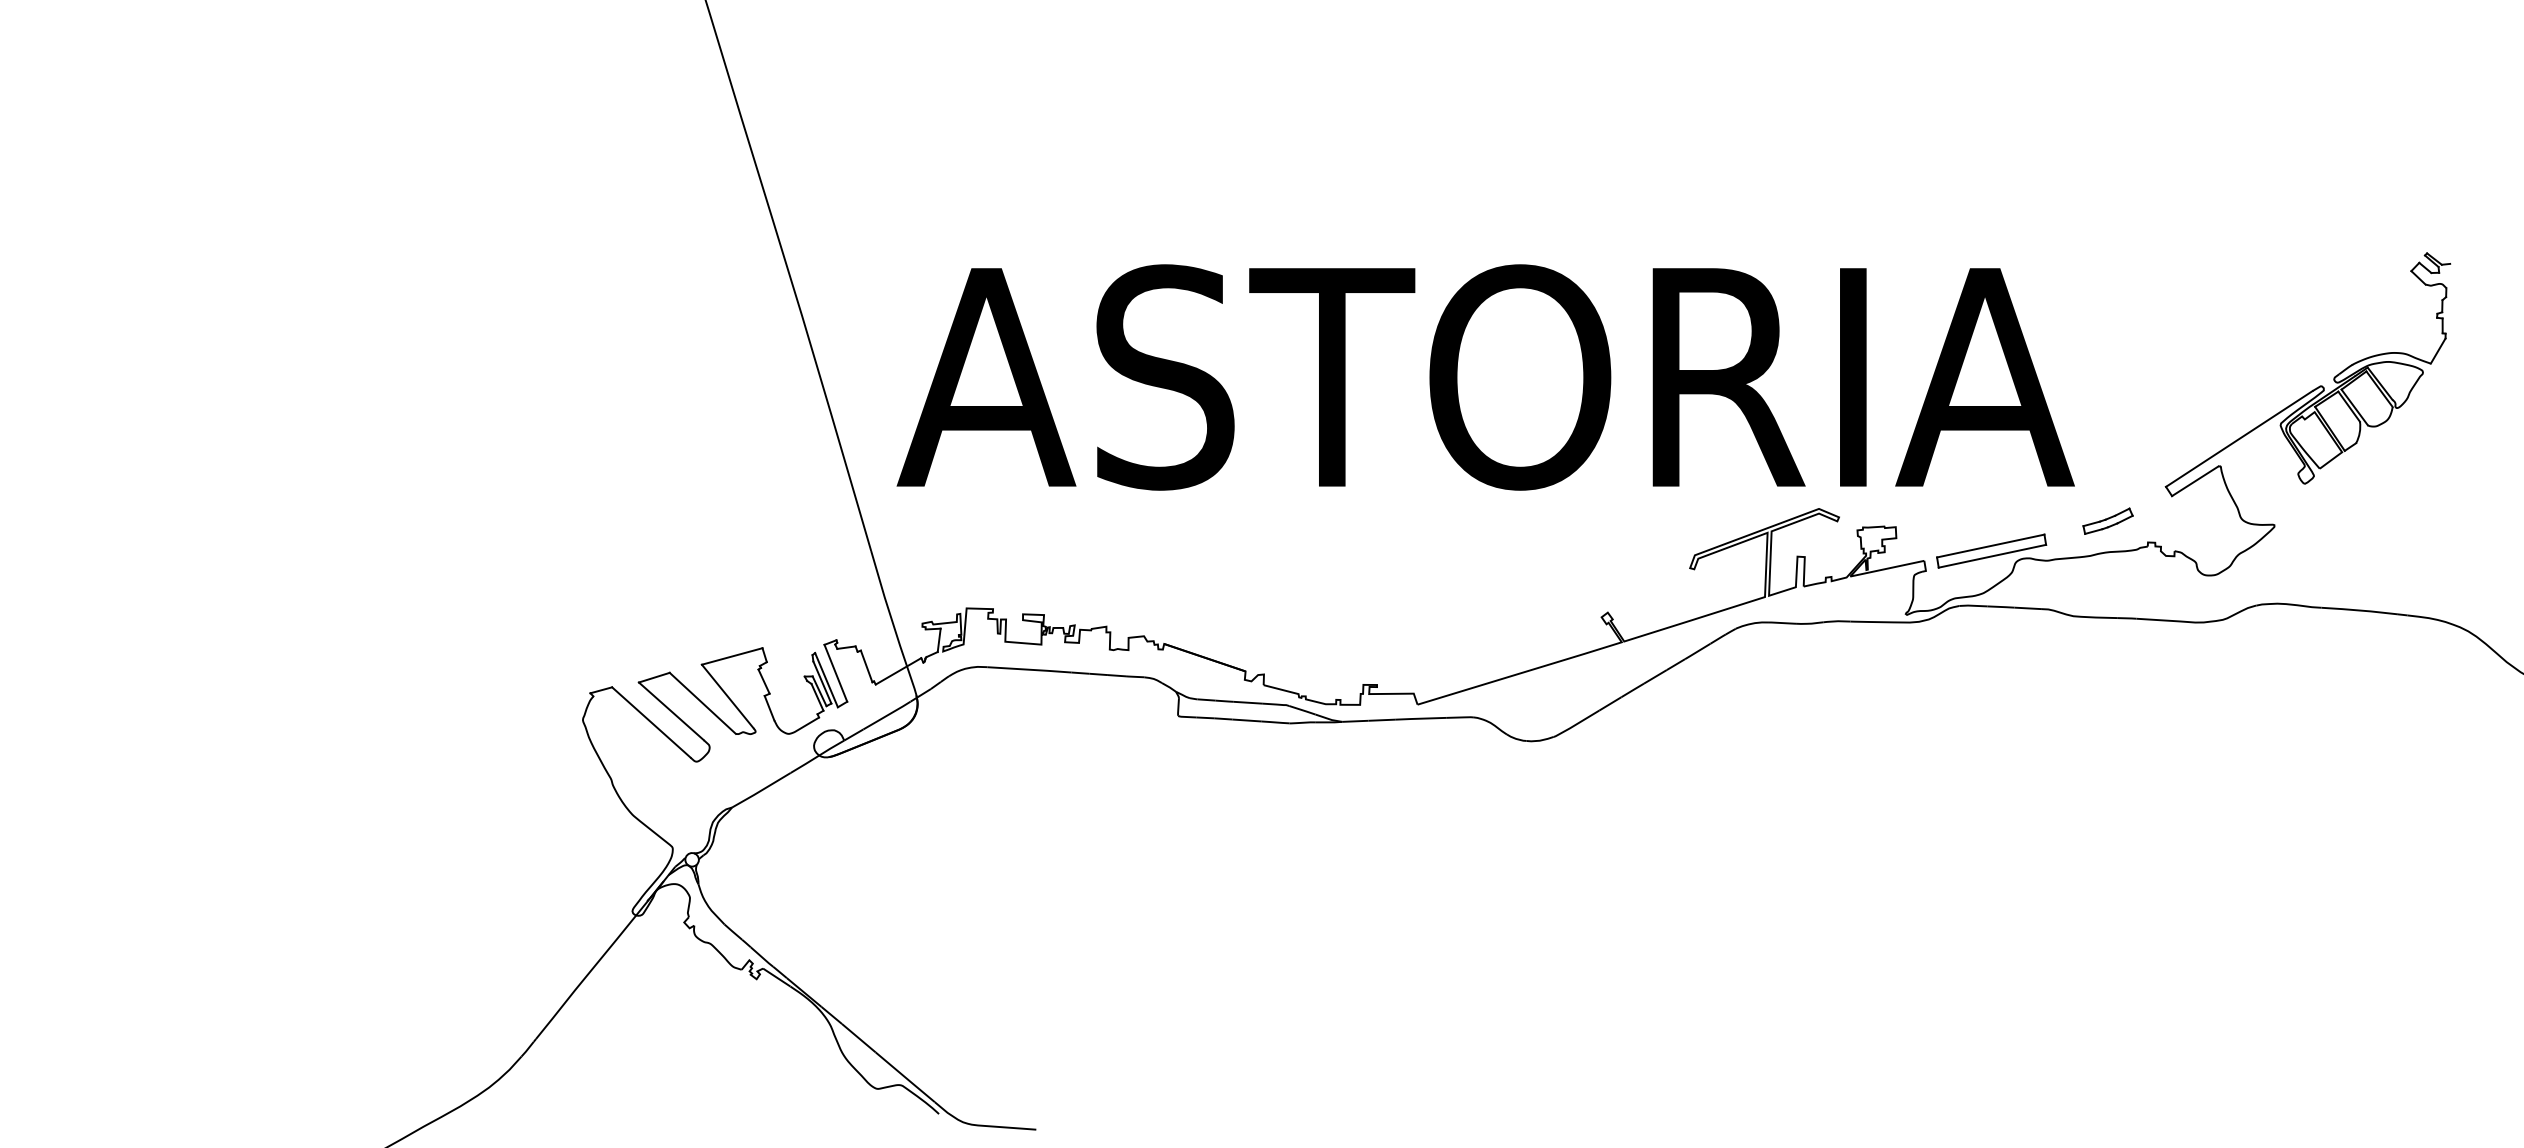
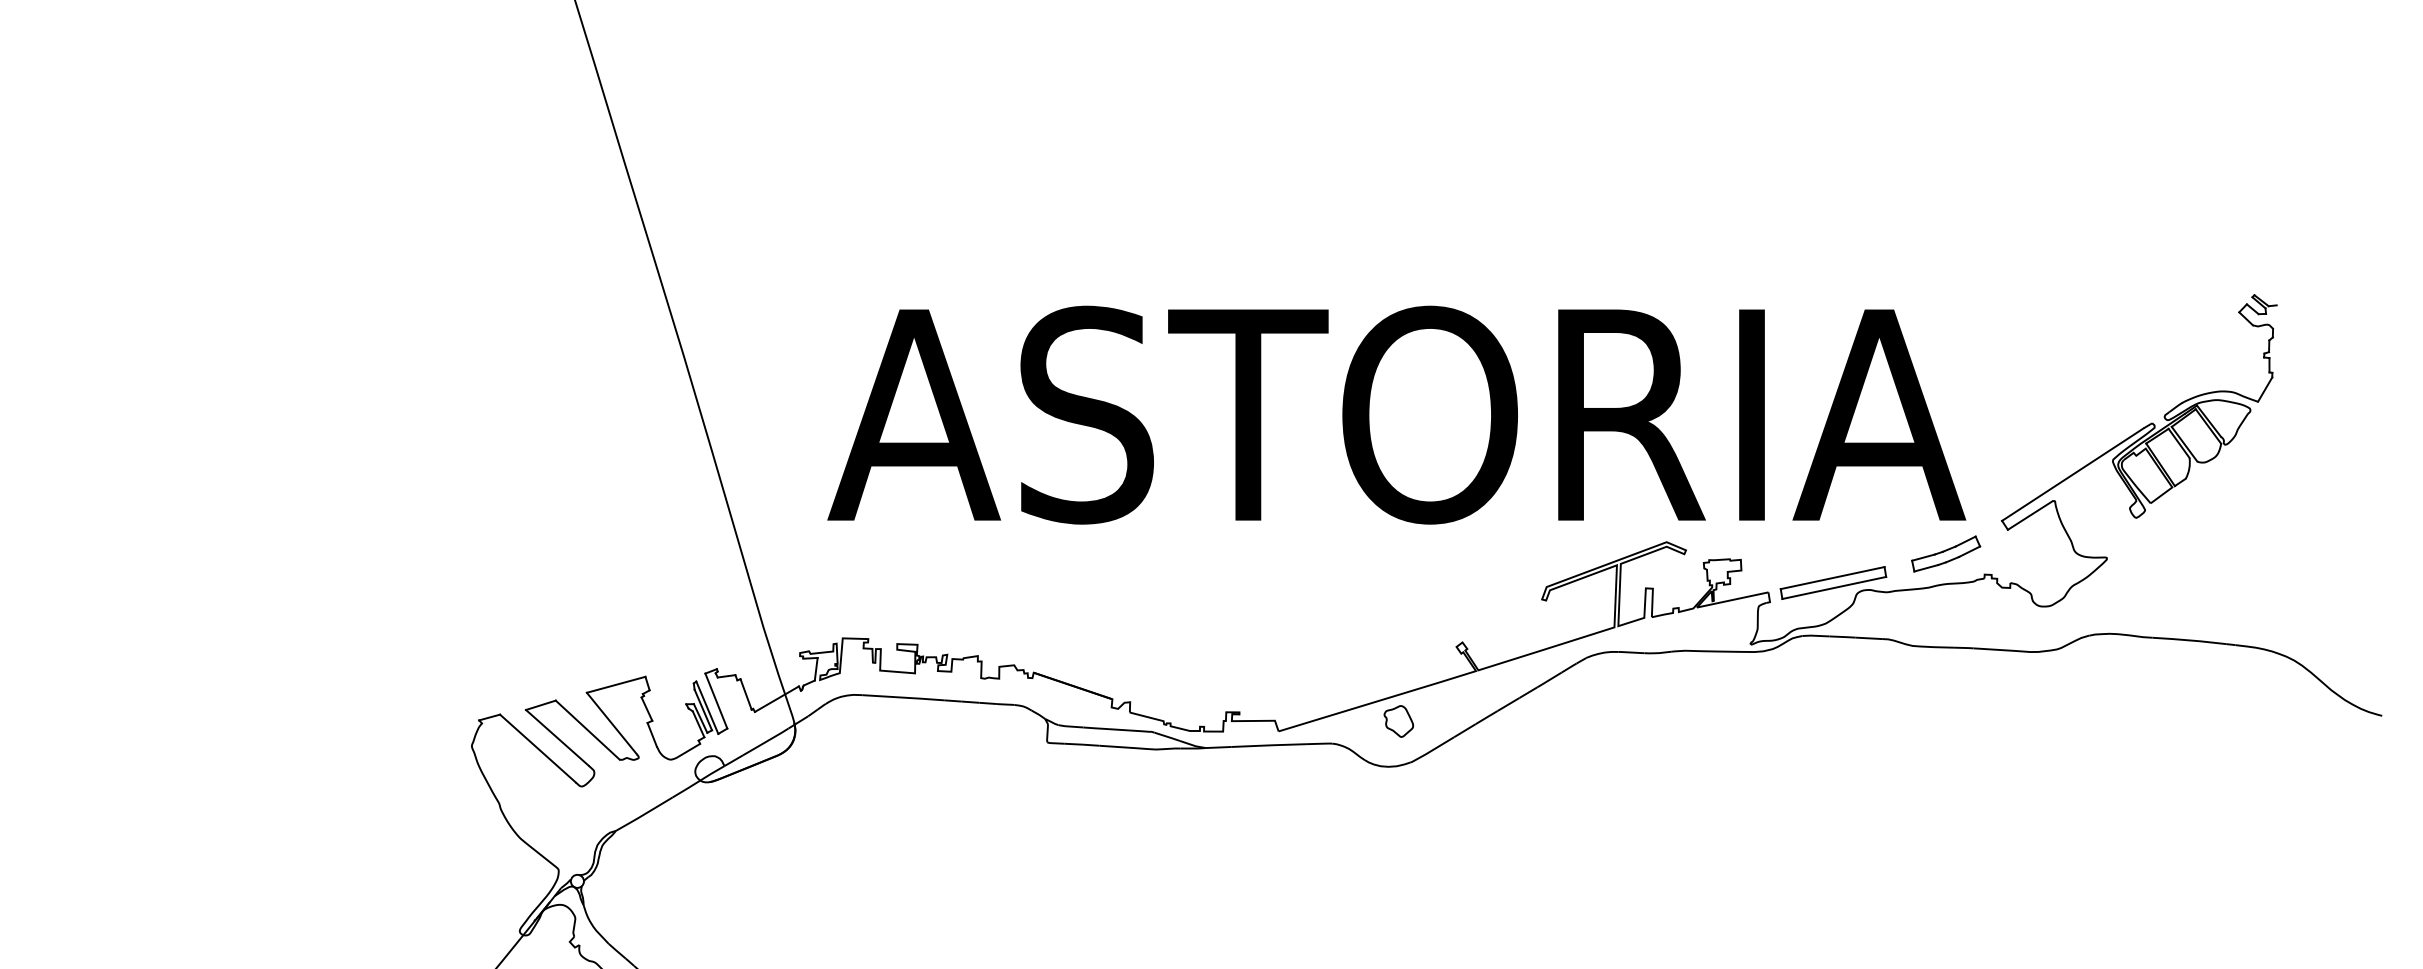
text: (1485, 377) -> (1396, 415), moved
part: (2107, 521) -> (1945, 554), size x1.43
part: (1541, 694) -> (1398, 721), added

